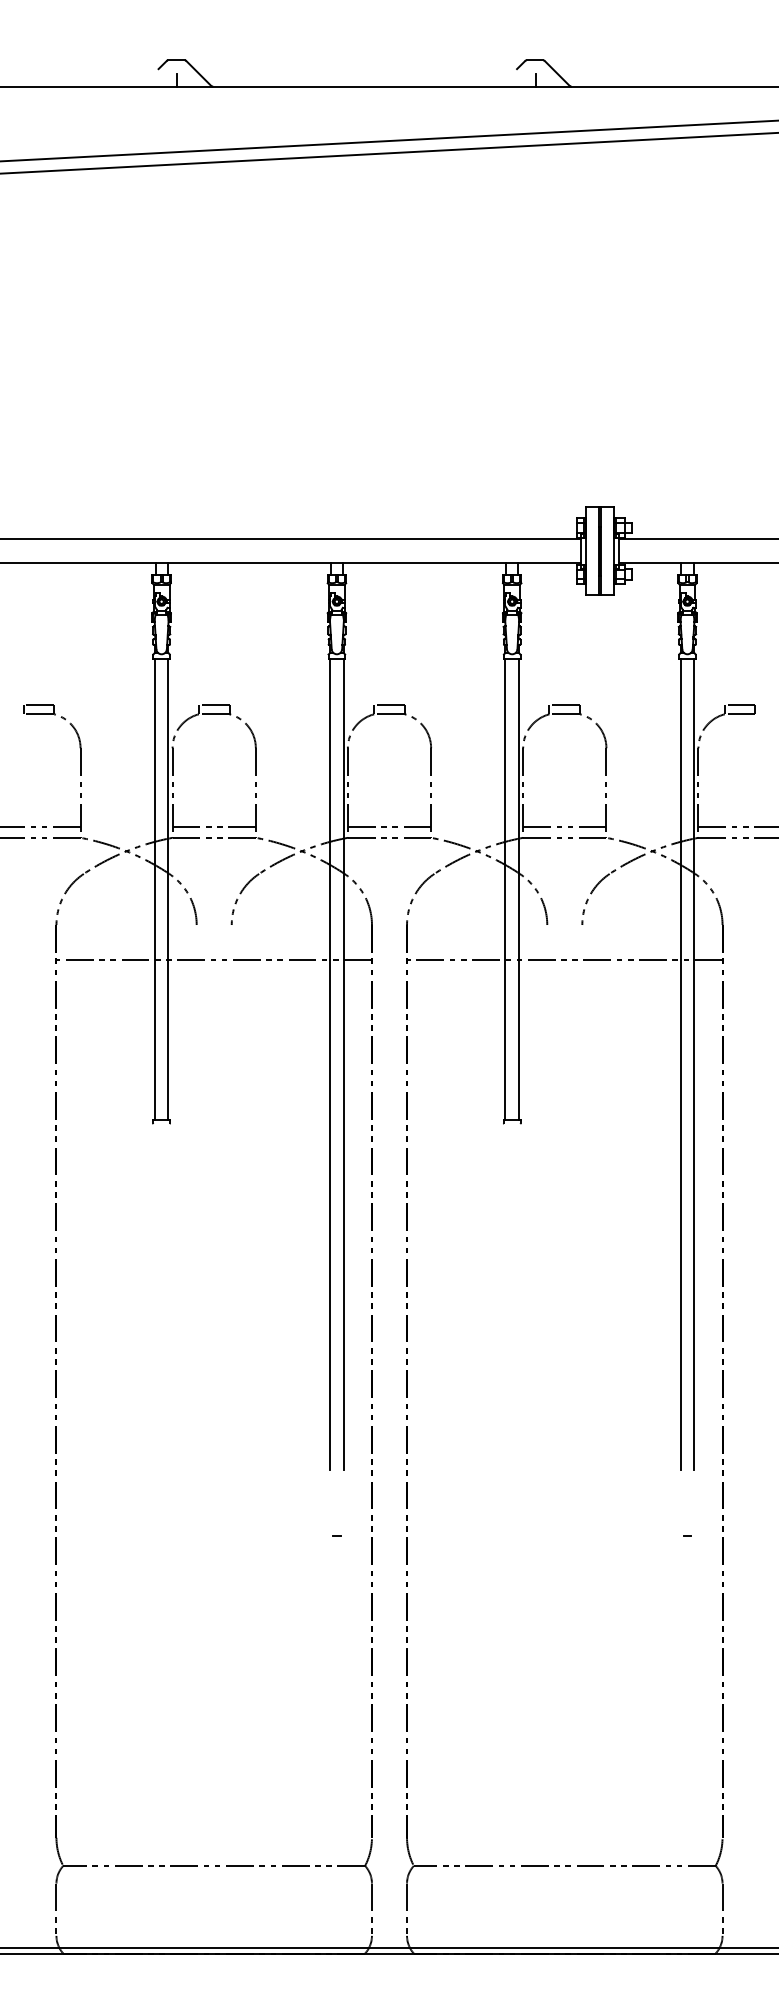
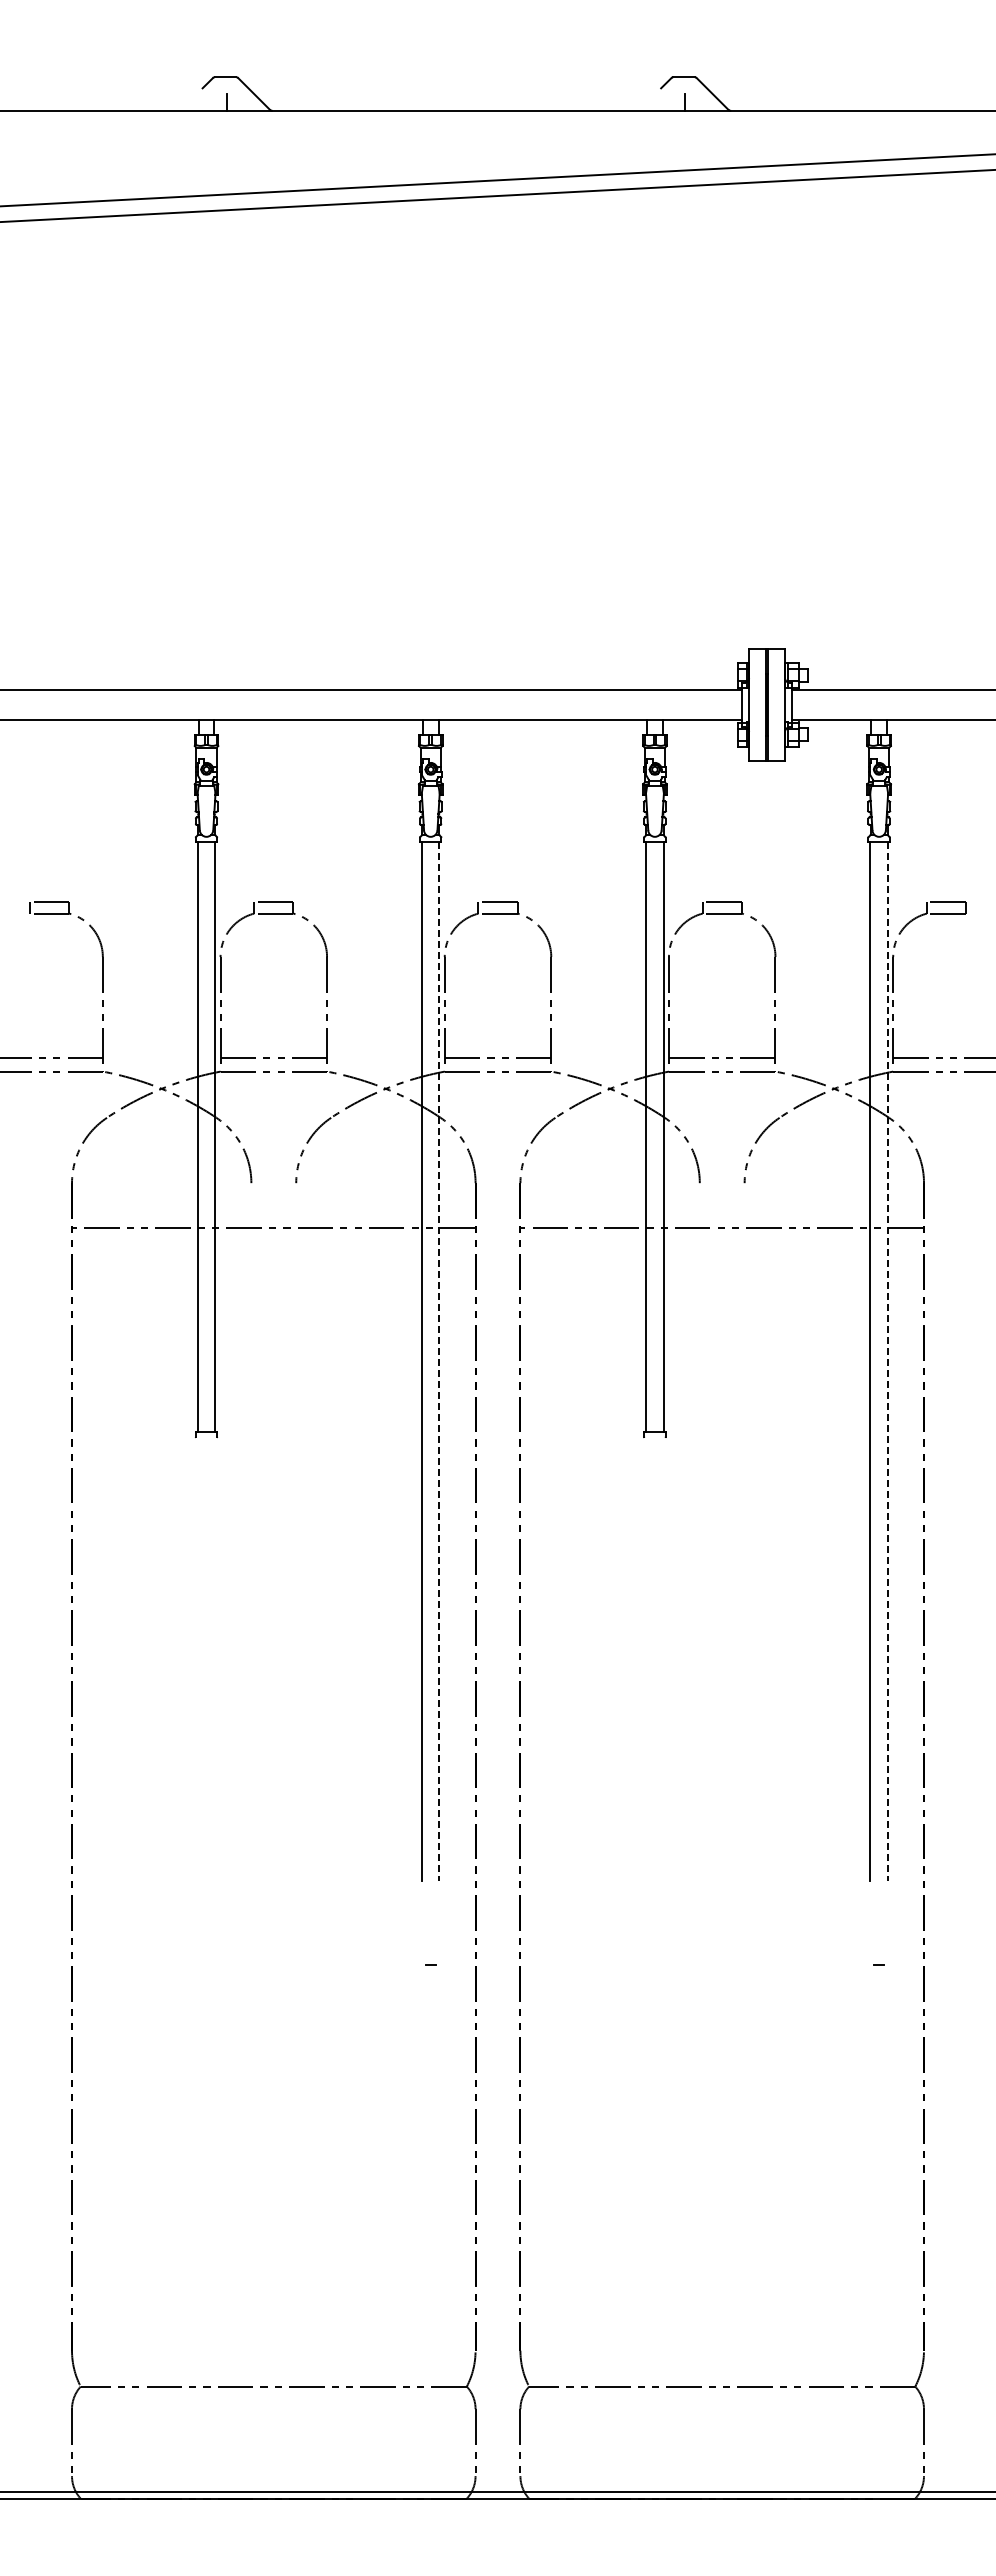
line: (343, 1065) -> (439, 1362), solid -> dashed
line: (694, 1065) -> (887, 1362), solid -> dashed

